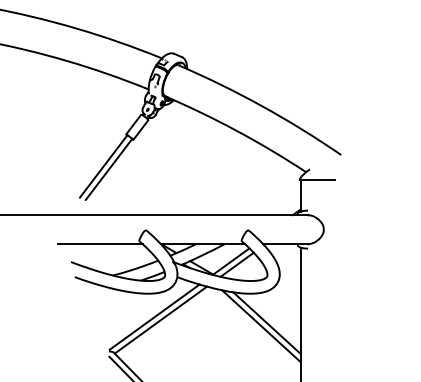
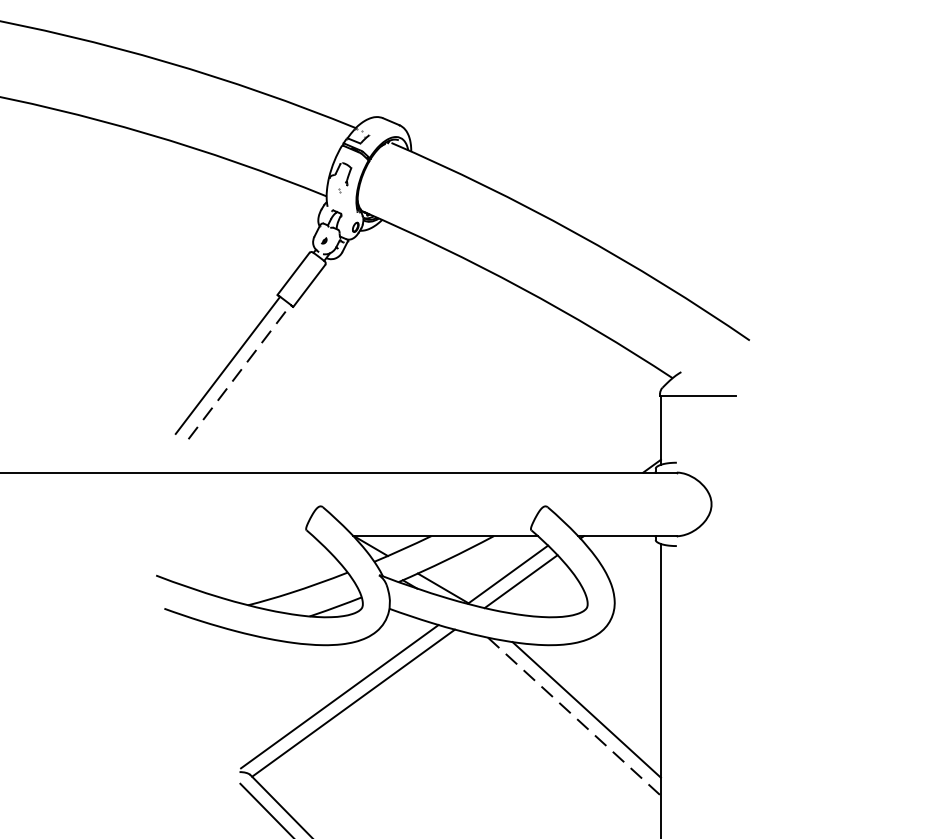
line: (109, 169) -> (240, 372), solid -> dashed
line: (100, 244) -> (220, 537), removed
line: (261, 326) -> (574, 717), solid -> dashed

